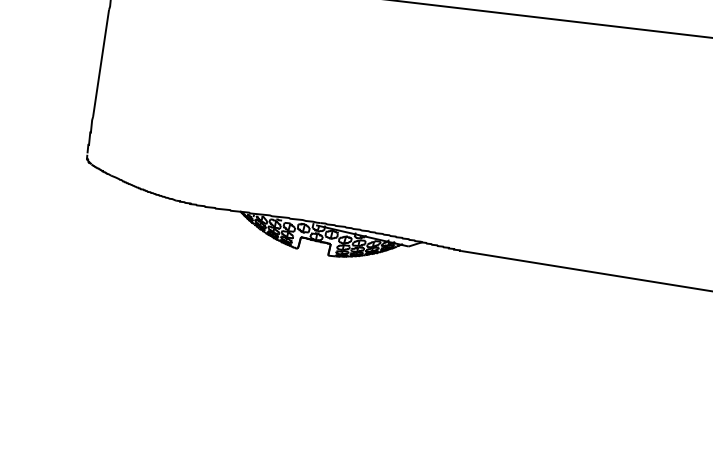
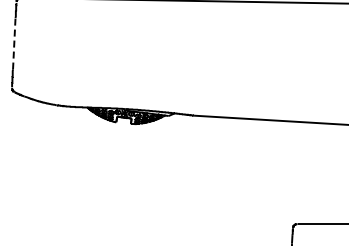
line: (101, 62) -> (14, 43), solid -> dashed

